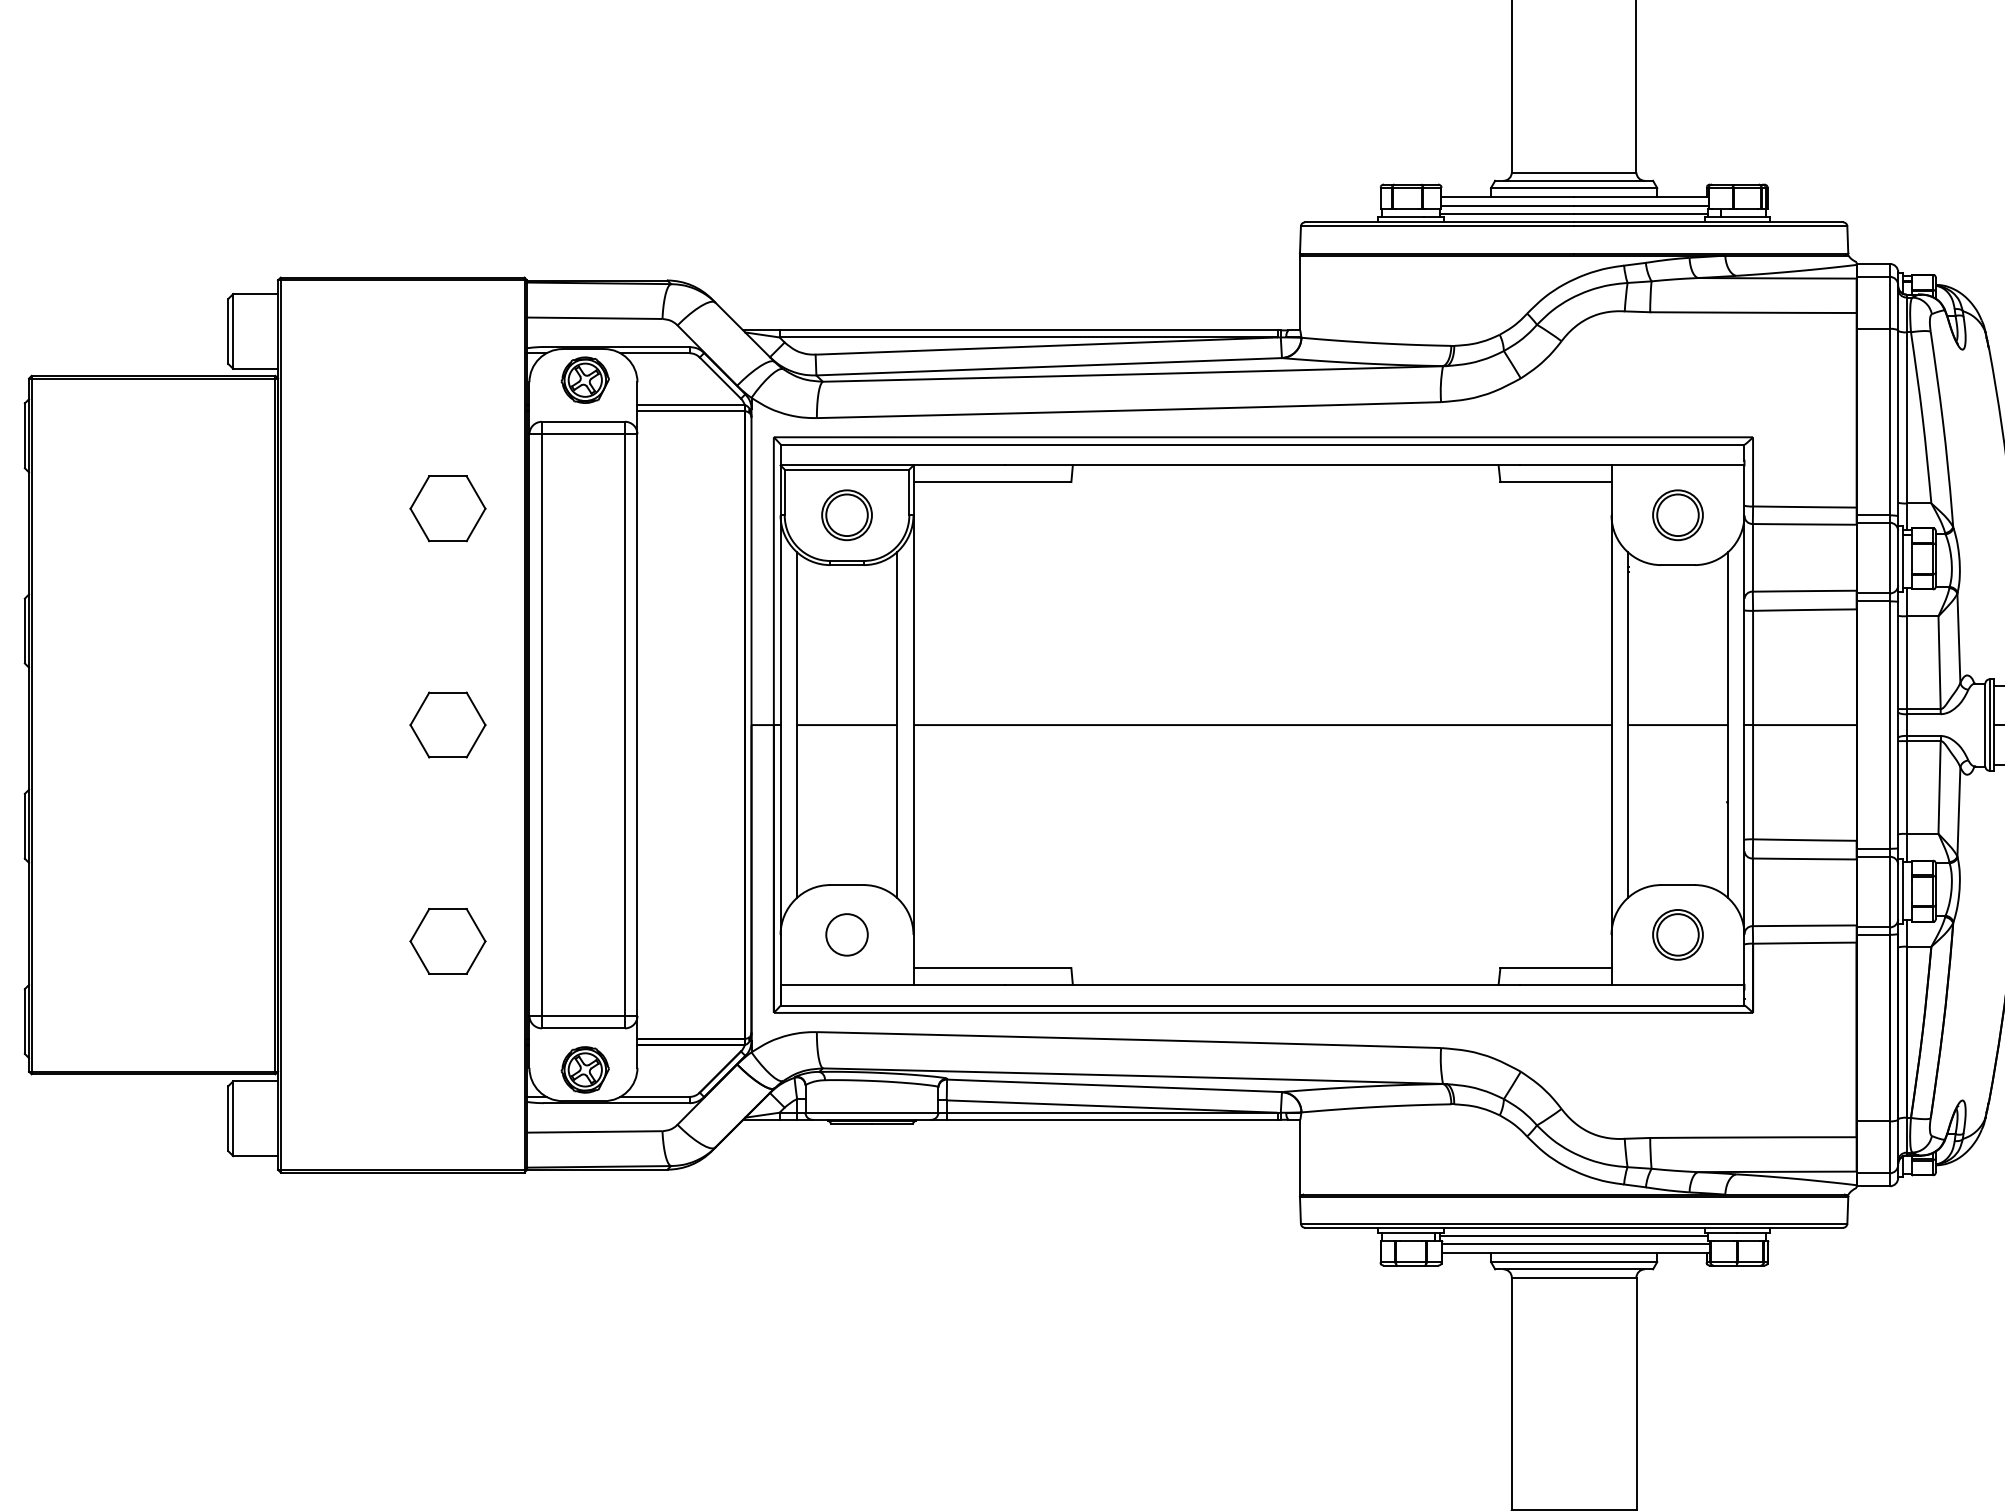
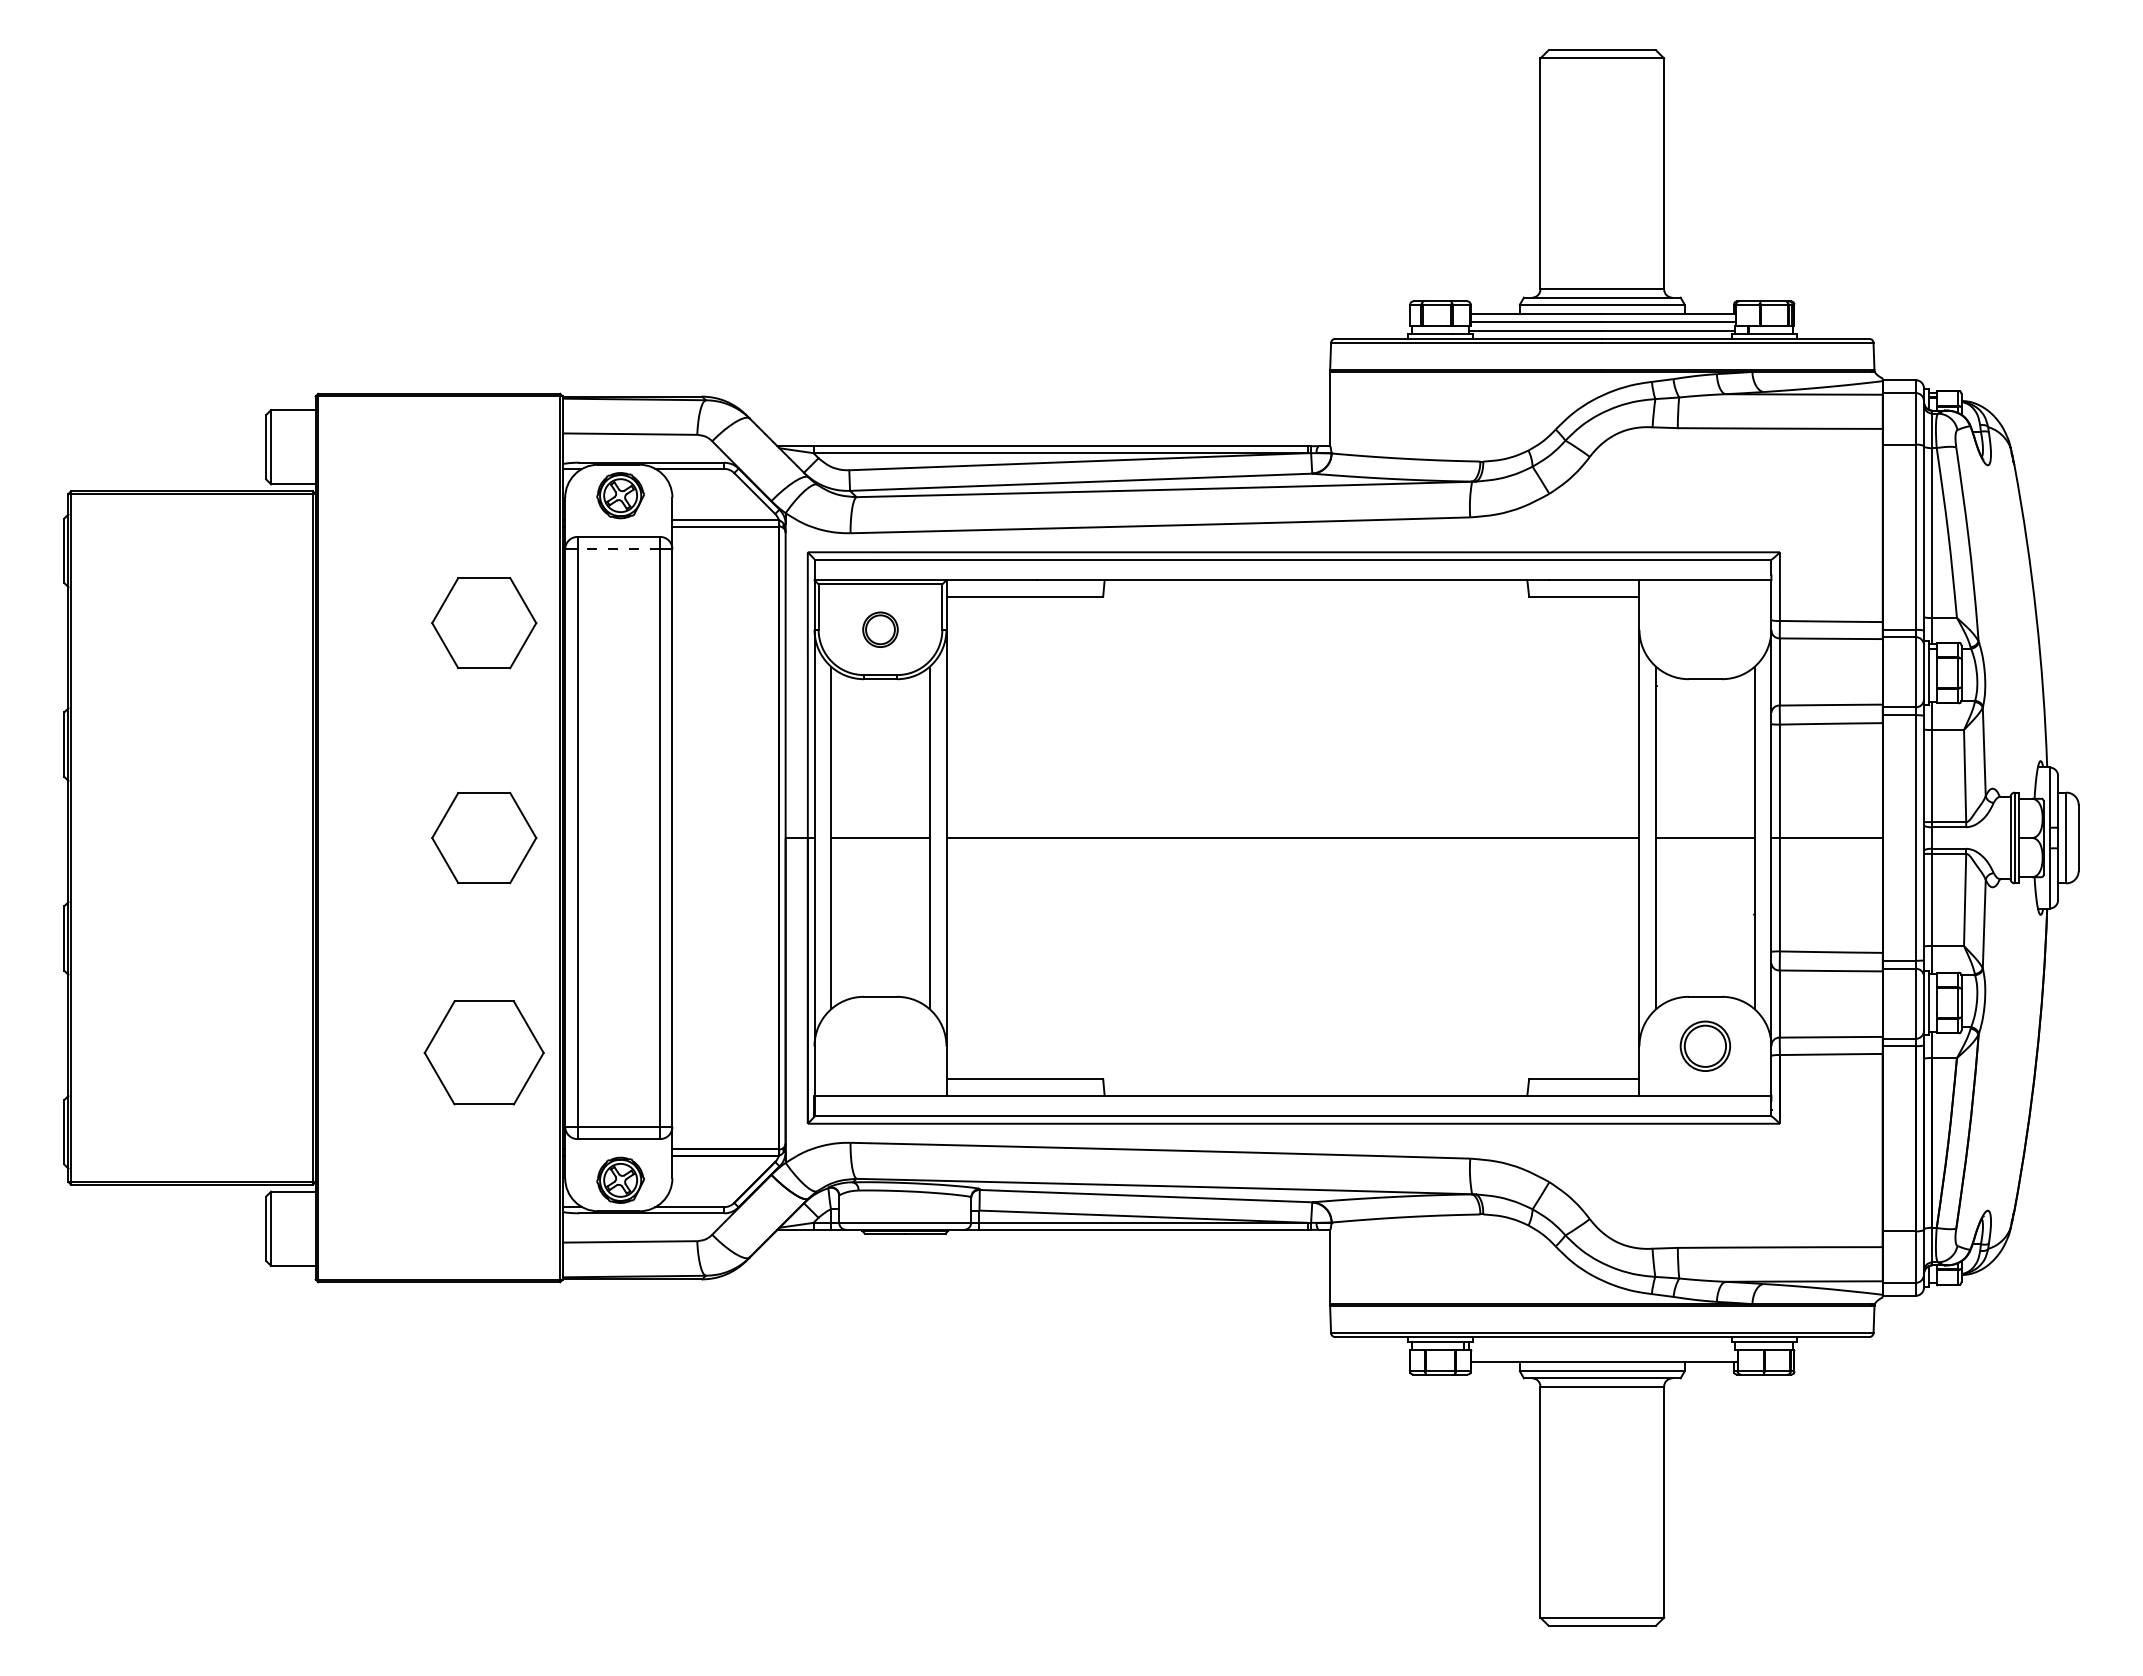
line: (583, 434) -> (618, 549), solid -> dashed
part: (448, 509) -> (484, 623), size x1.4
part: (847, 515) -> (880, 629), size x0.7
part: (1678, 515) -> (1705, 629), removed
part: (448, 724) -> (484, 837), size x1.4
circle: (847, 934) -> (880, 1045), removed
part: (448, 941) -> (484, 1052), size x1.6
line: (1574, 1236) -> (1602, 1345), removed
line: (1575, 1244) -> (1603, 1353), removed

